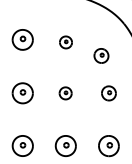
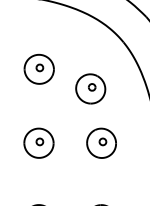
part: (65, 42) -> (38, 69), size x1.67
part: (101, 55) -> (90, 88), size x1.43
part: (65, 93) -> (38, 143), size x1.67
part: (108, 93) -> (100, 143), size x1.43

